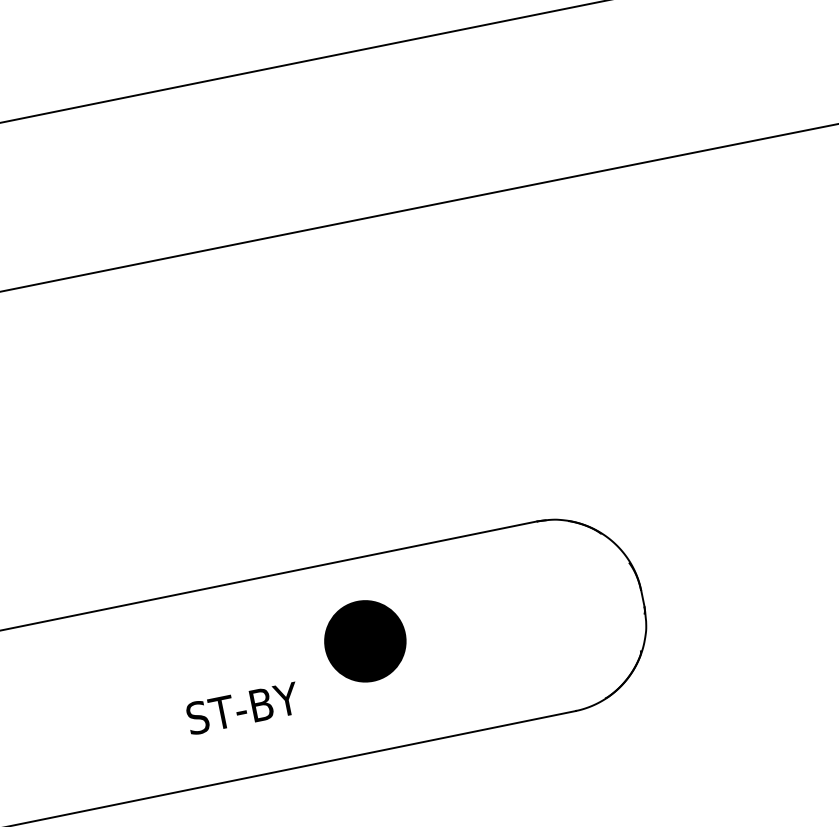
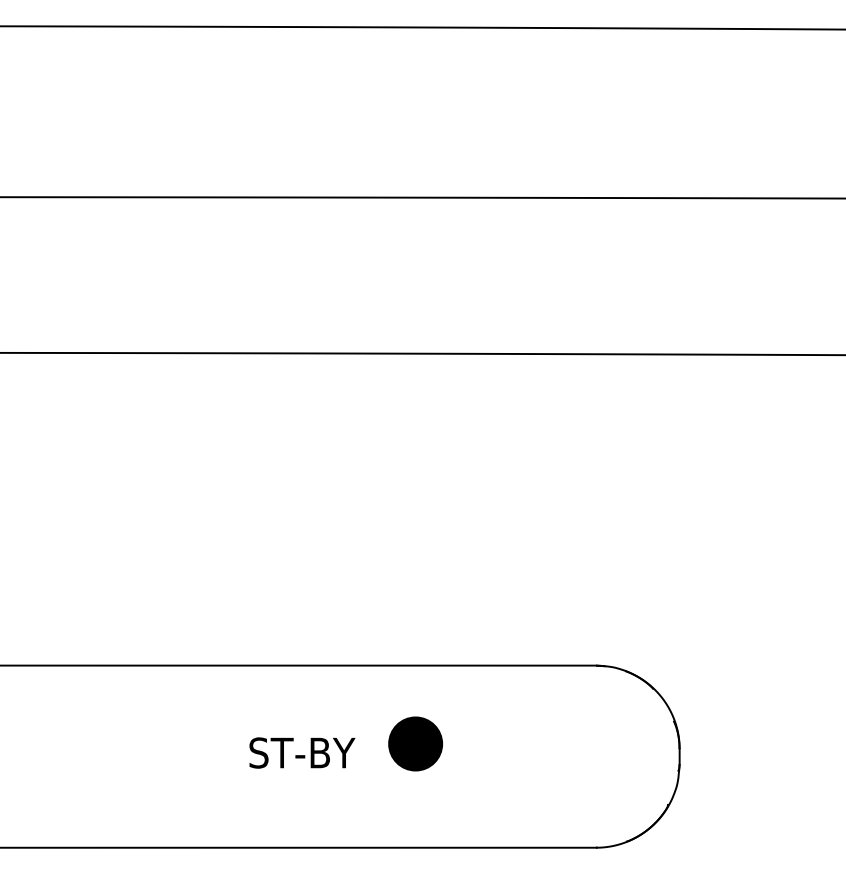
part: (365, 640) -> (415, 743), size x0.7
text: (243, 707) -> (302, 752), moved

